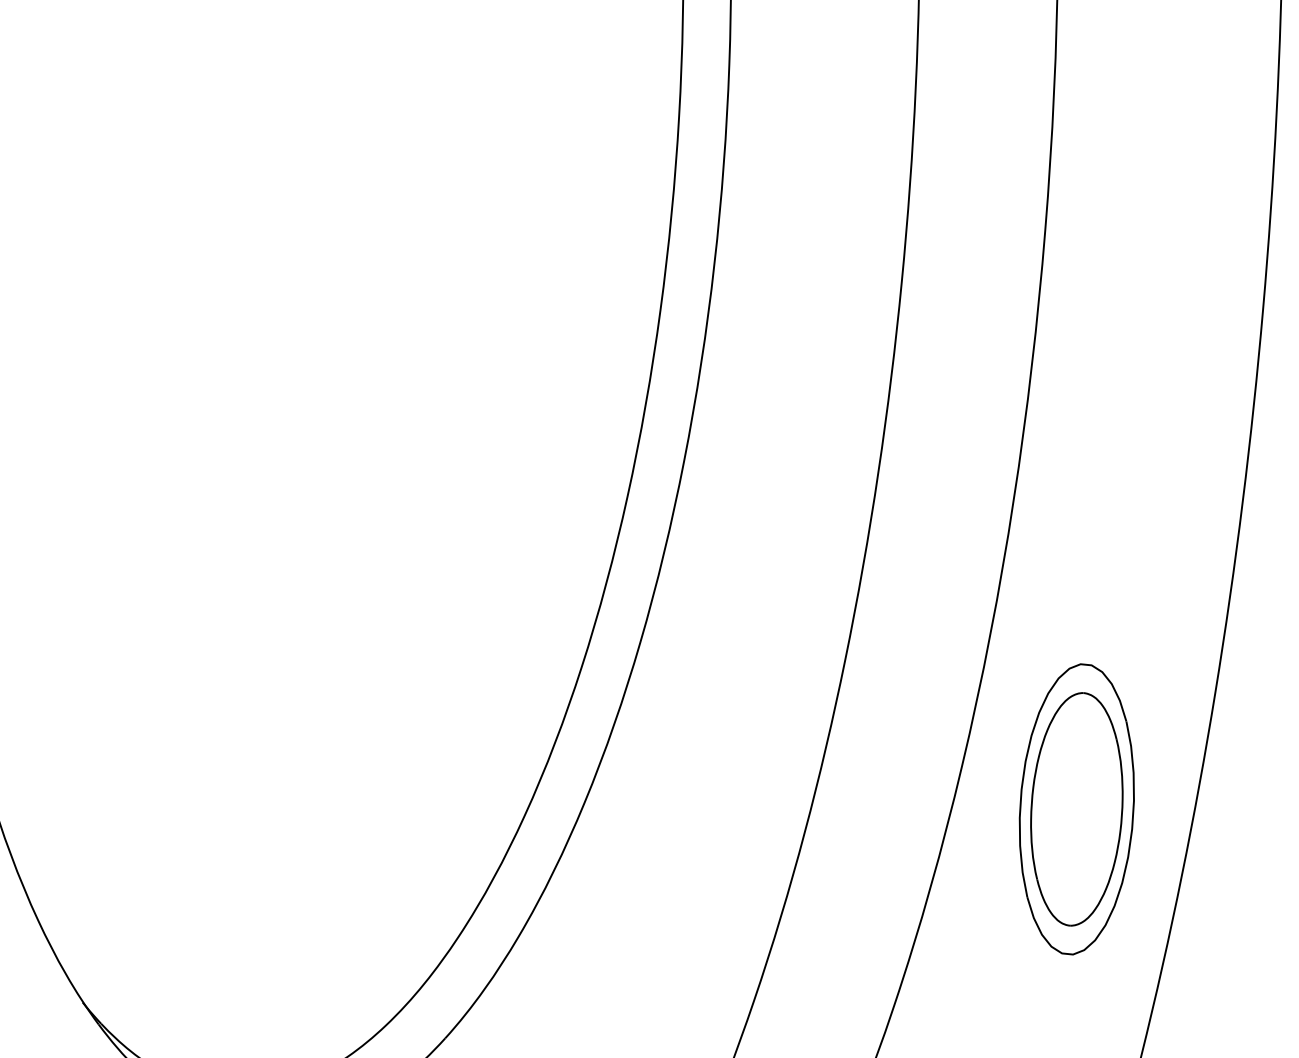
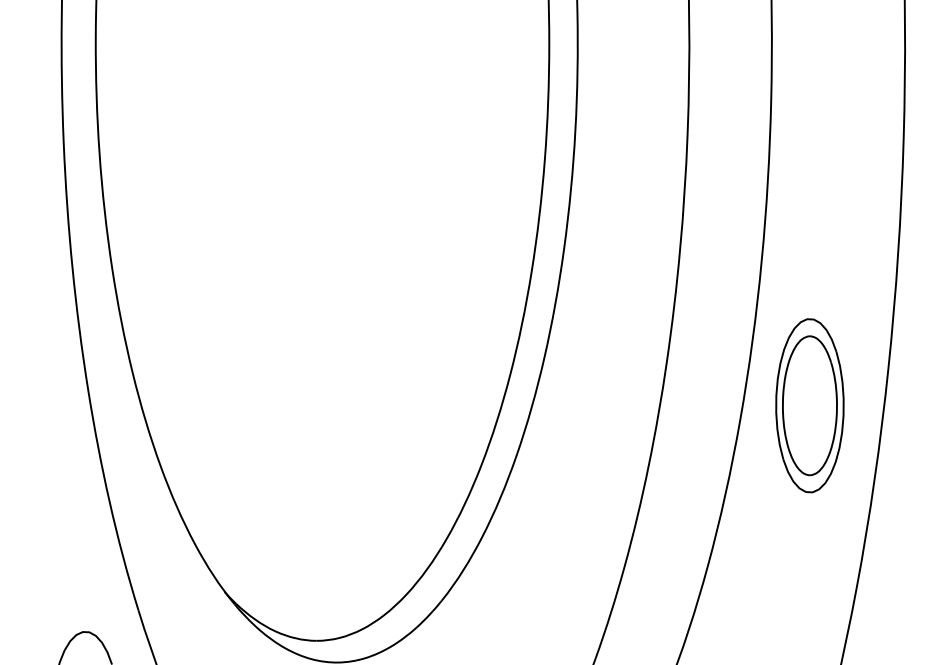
part: (1076, 808) -> (809, 405), moved

